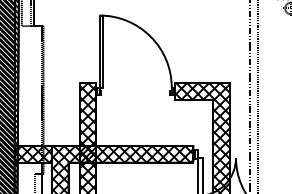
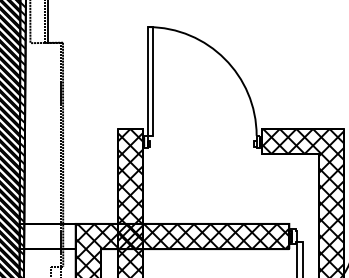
hatch: (32, 153) -> (46, 235), removed

